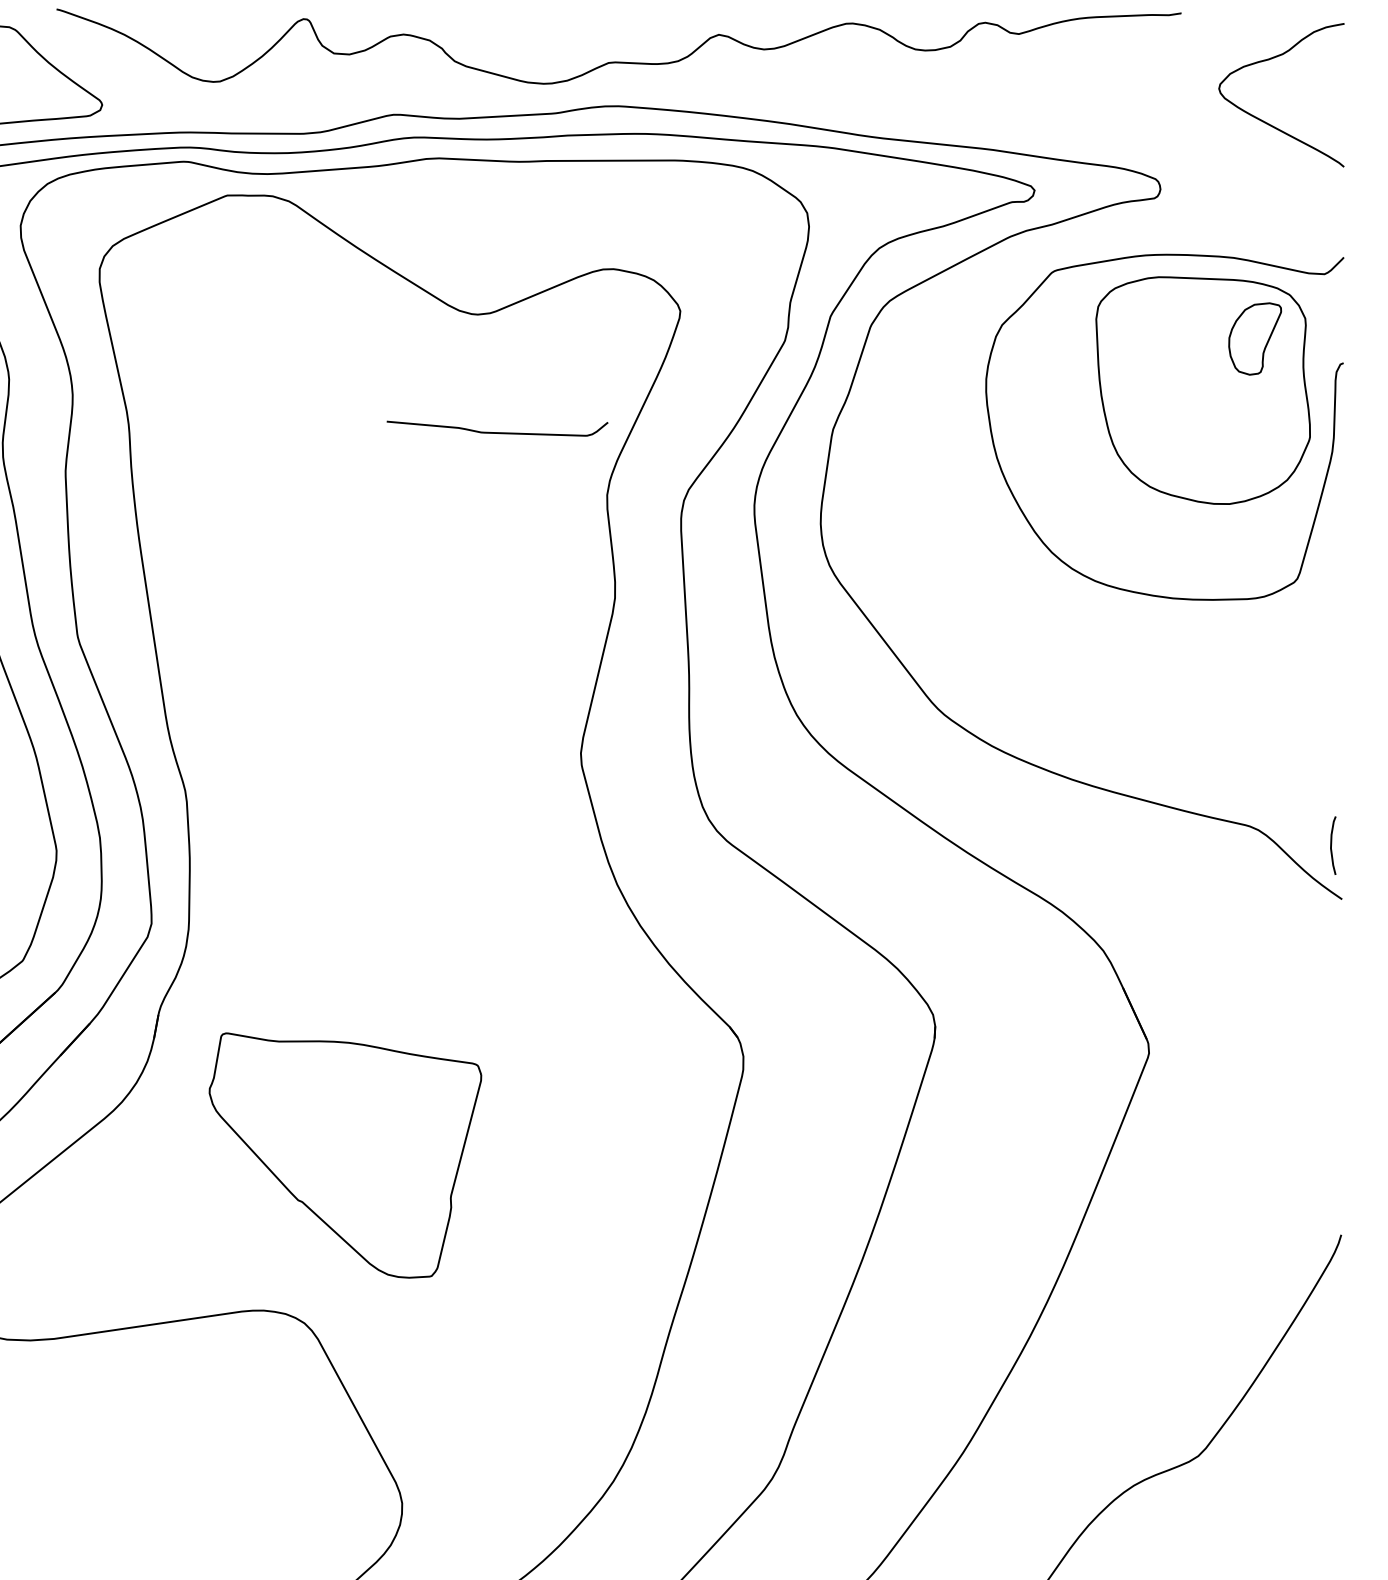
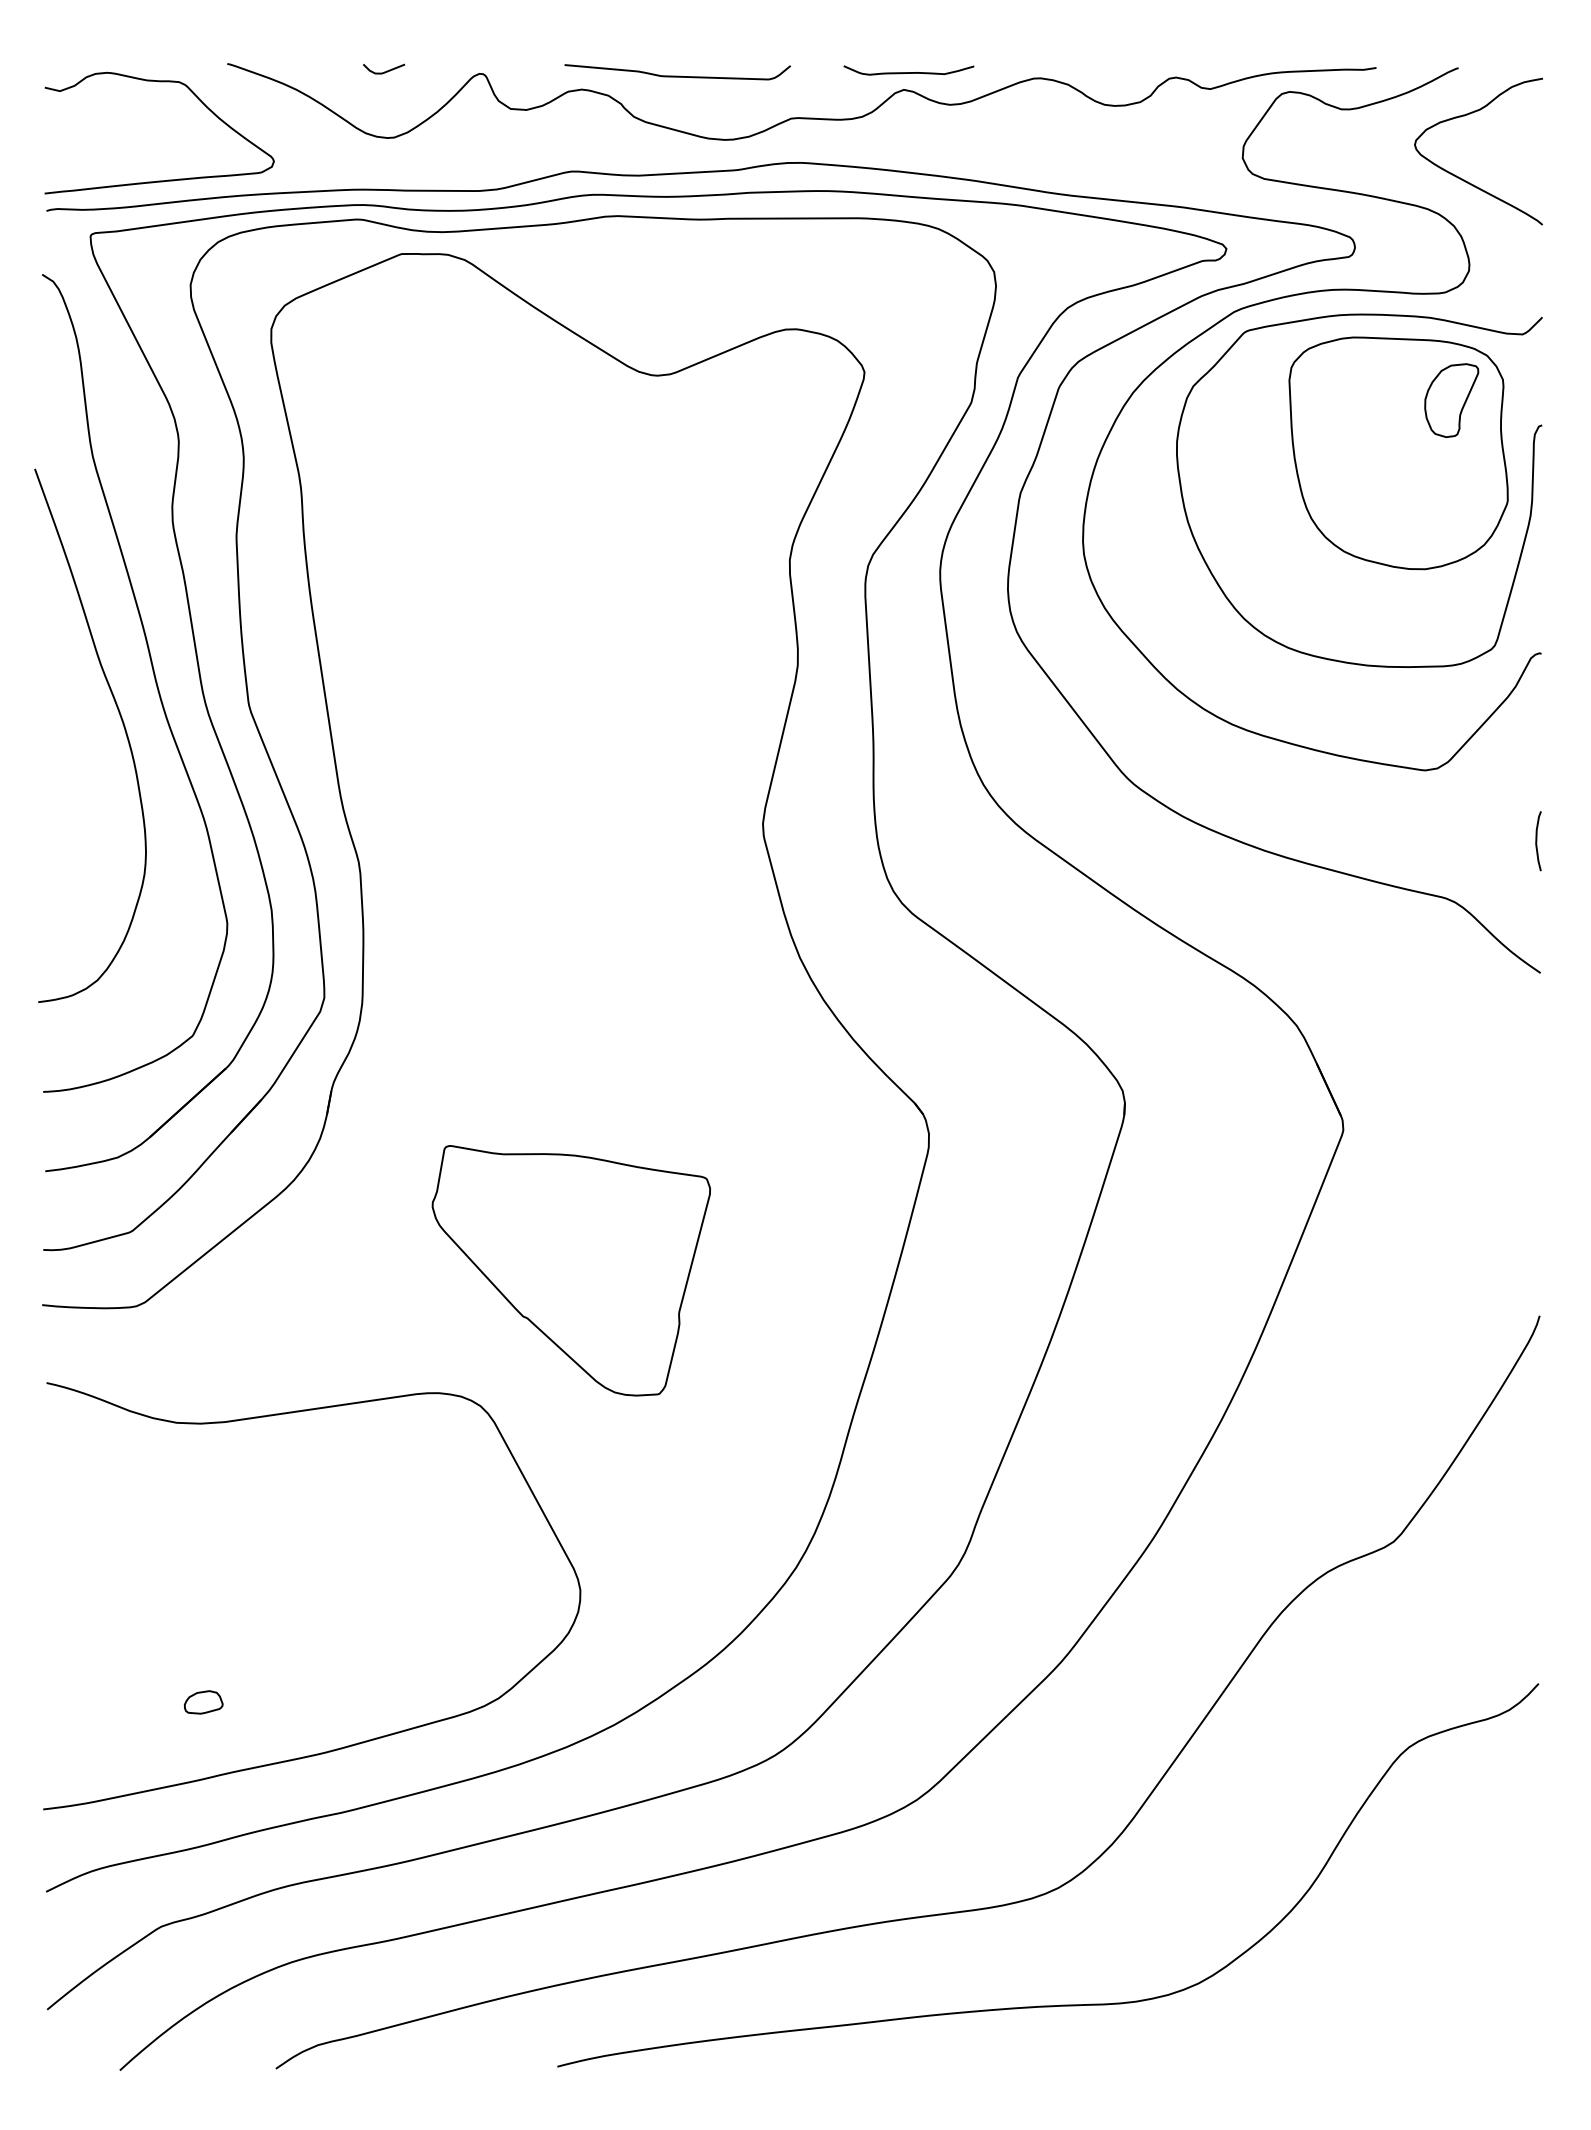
curve: (212, 15) -> (386, 70), added
curve: (723, 17) -> (908, 72), added
curve: (1095, 238) -> (1288, 297), added
curve: (497, 431) -> (677, 75), moved
curve: (1332, 845) -> (1537, 841), moved
part: (344, 1155) -> (570, 1270), moved

